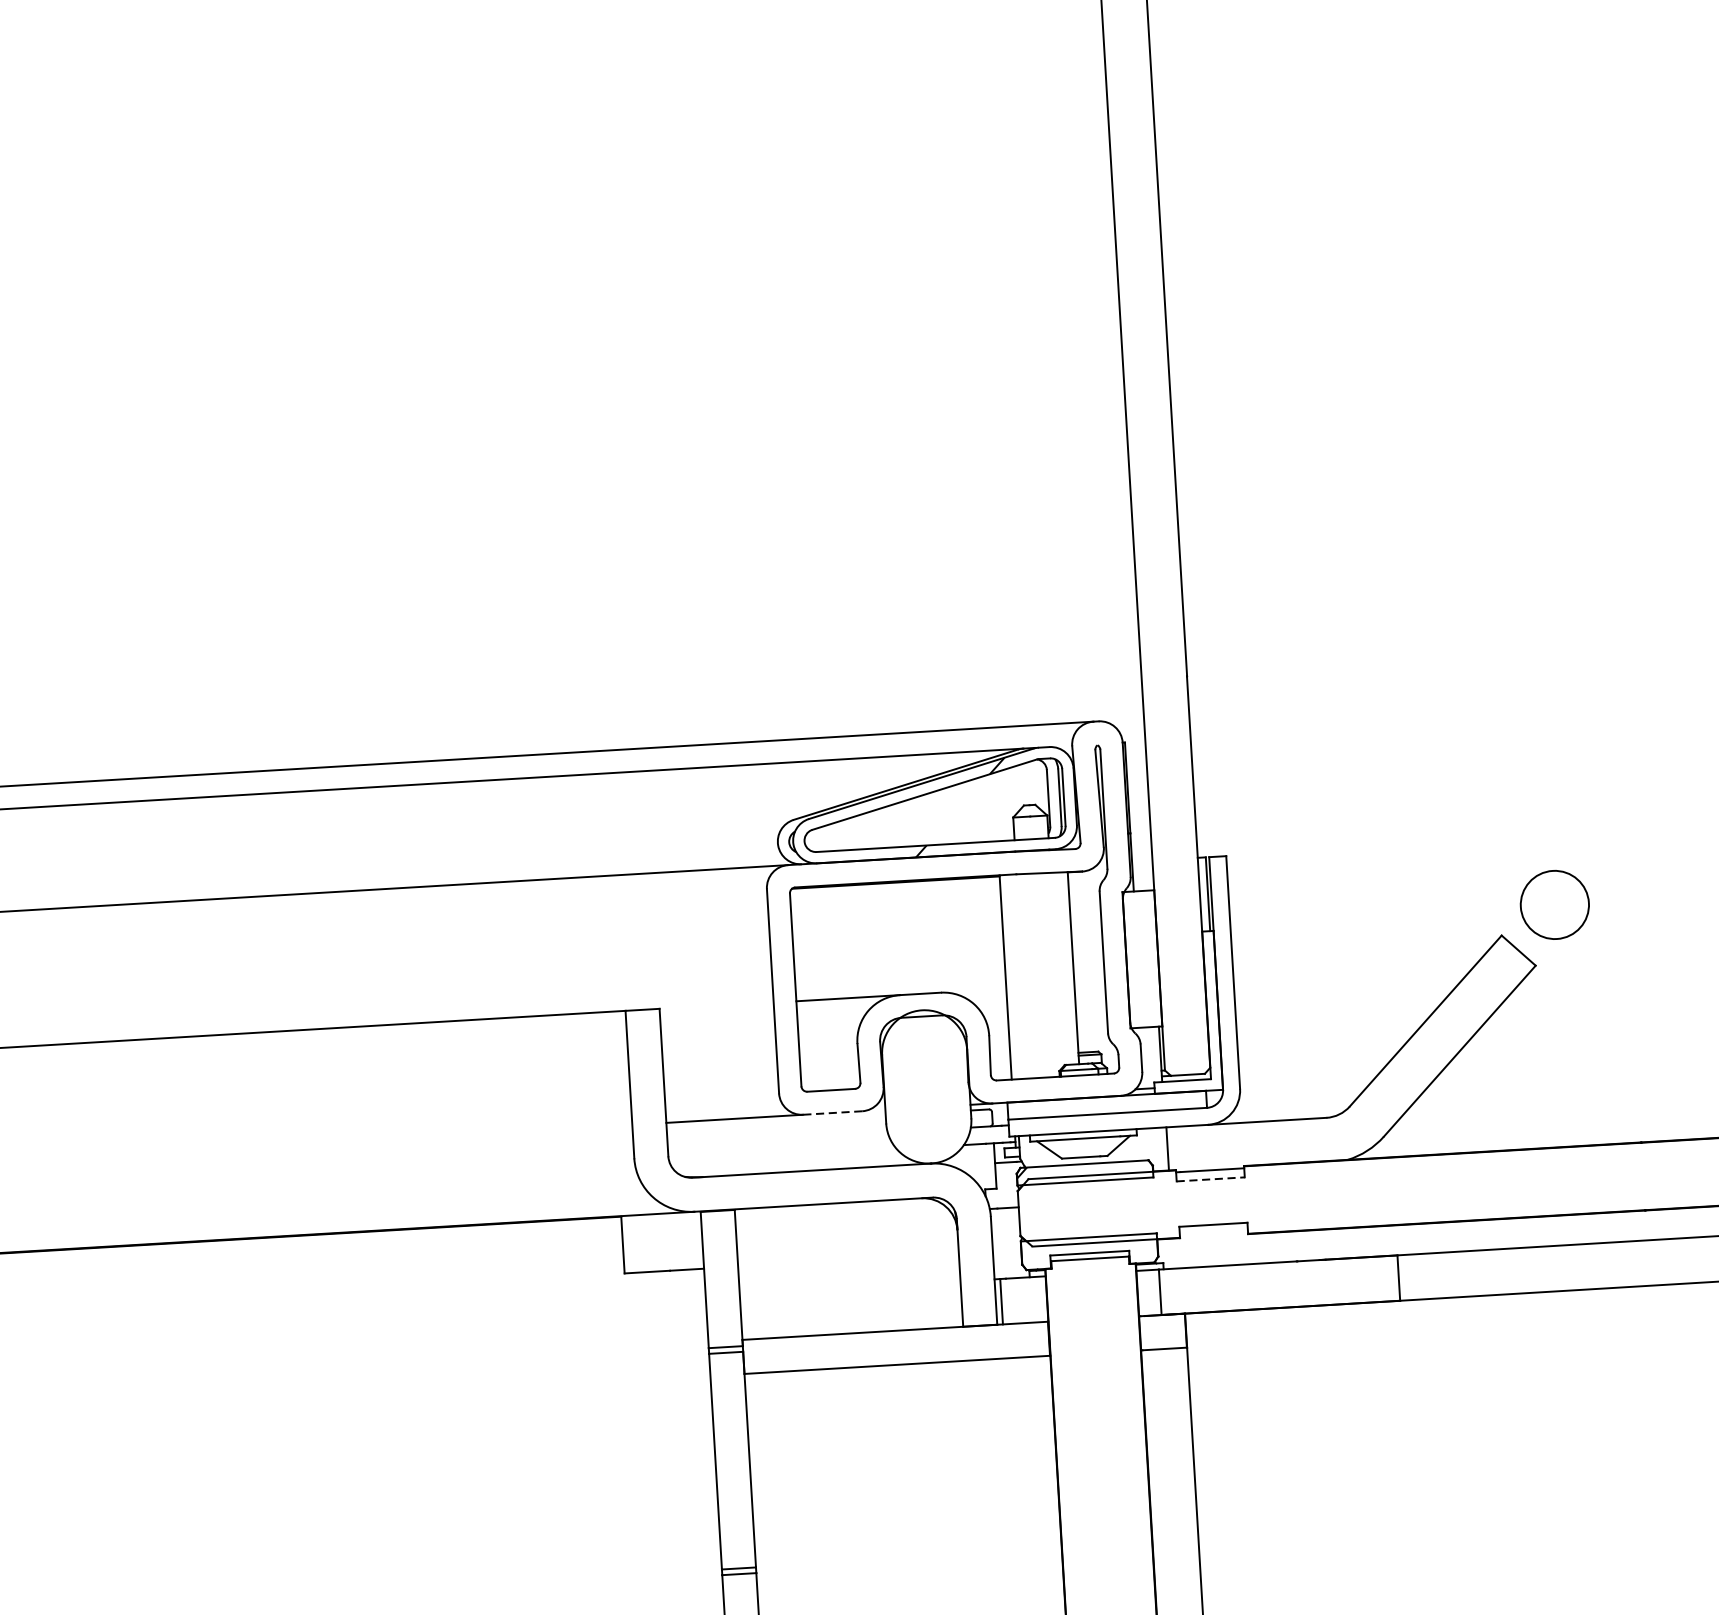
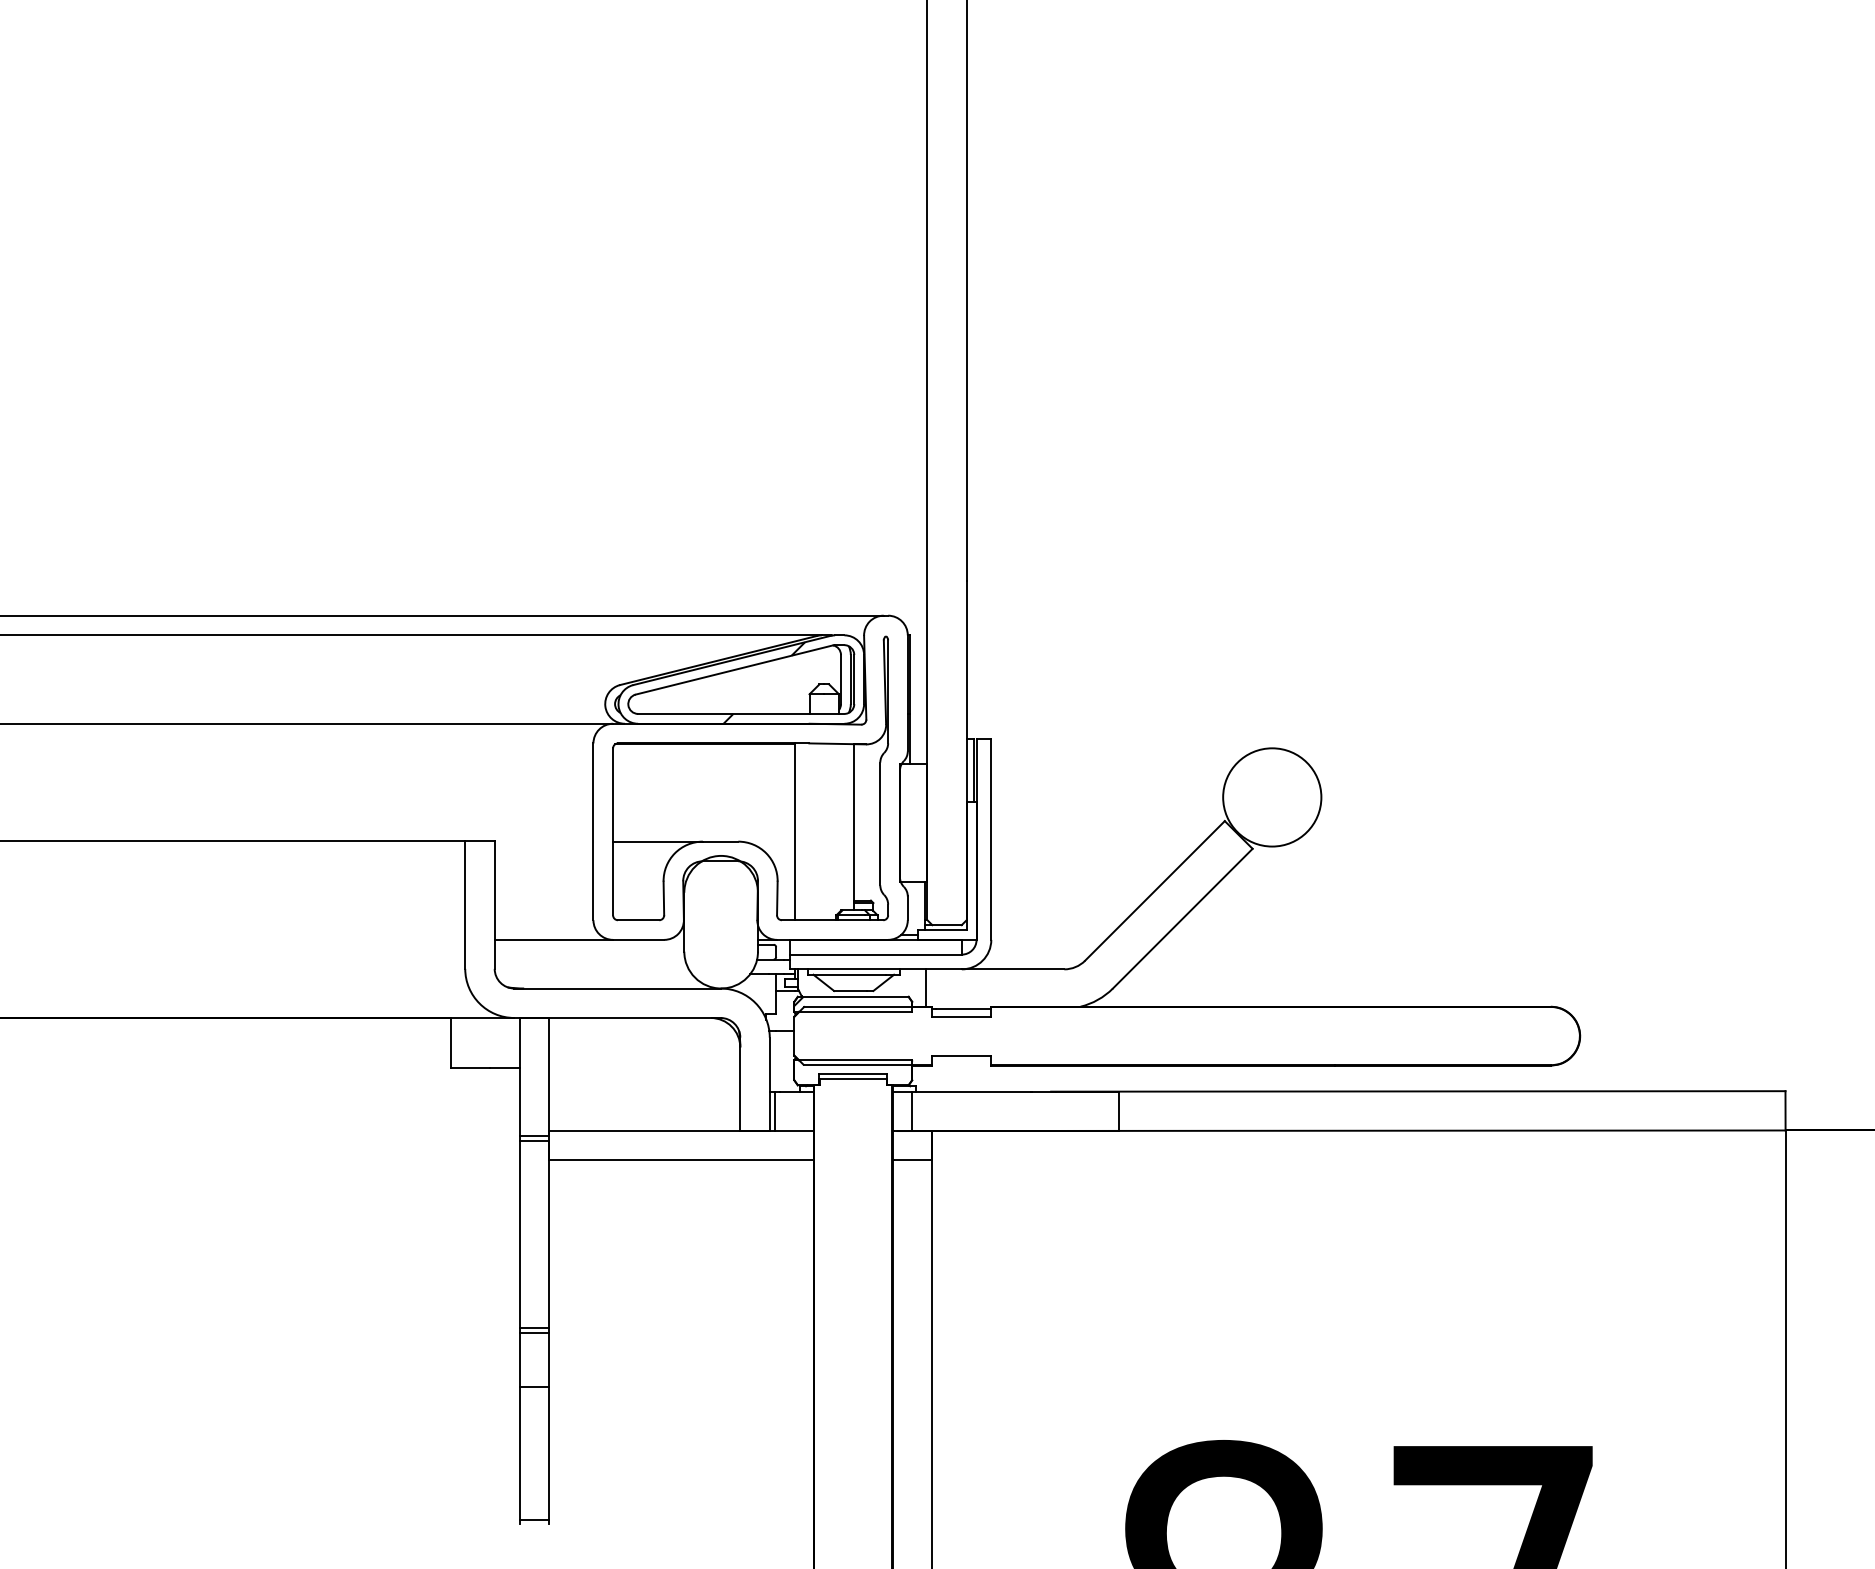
circle: (1555, 905) -> (1272, 797), size x1.67
line: (832, 1112) -> (638, 939), dashed -> solid
line: (1210, 1179) -> (961, 1016), dashed -> solid

